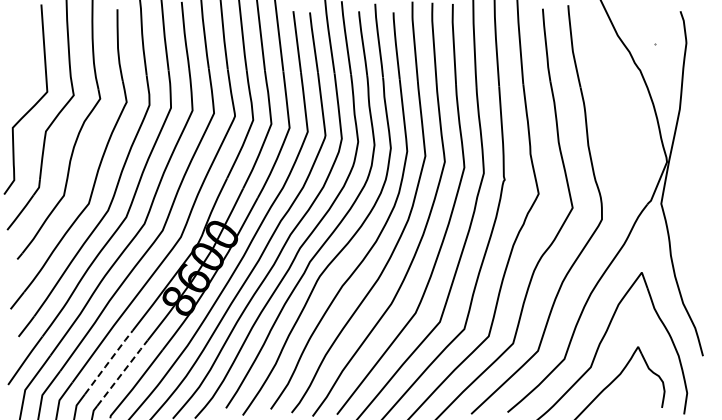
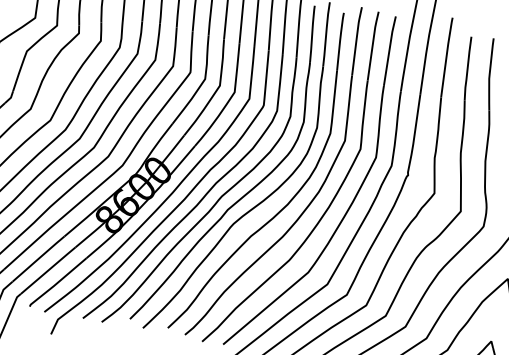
line: (108, 362) -> (38, 258), dashed -> solid
line: (123, 372) -> (49, 270), dashed -> solid

